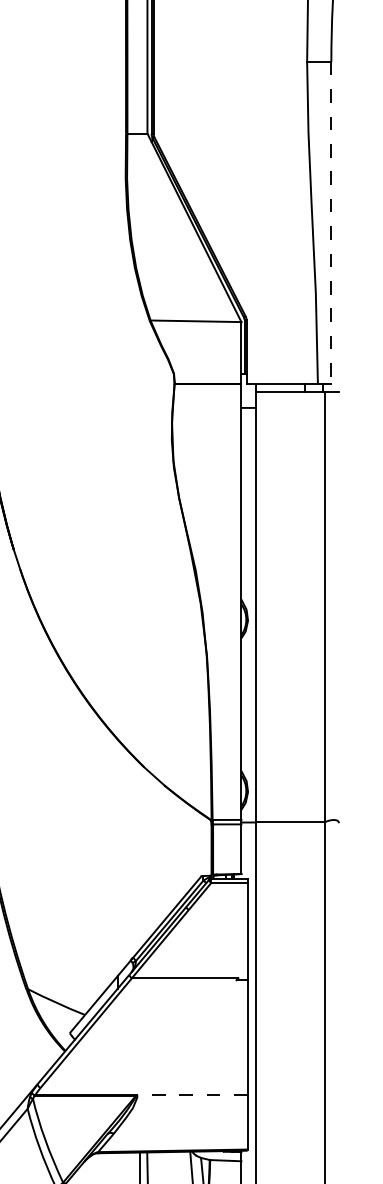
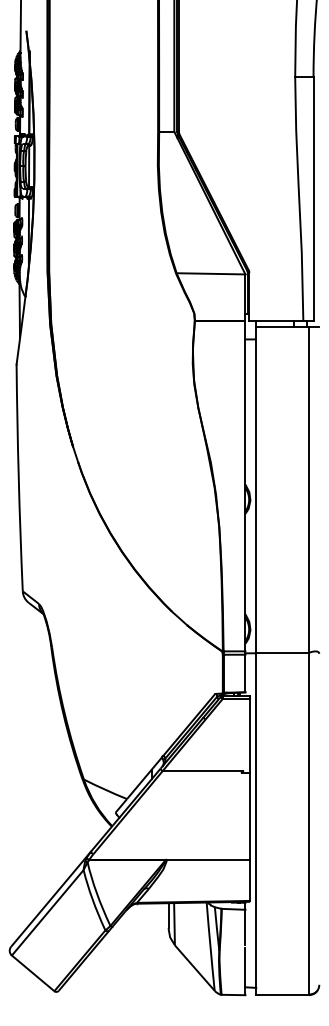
line: (331, 223) -> (313, 199), dashed -> solid
line: (192, 1094) -> (208, 859), dashed -> solid

